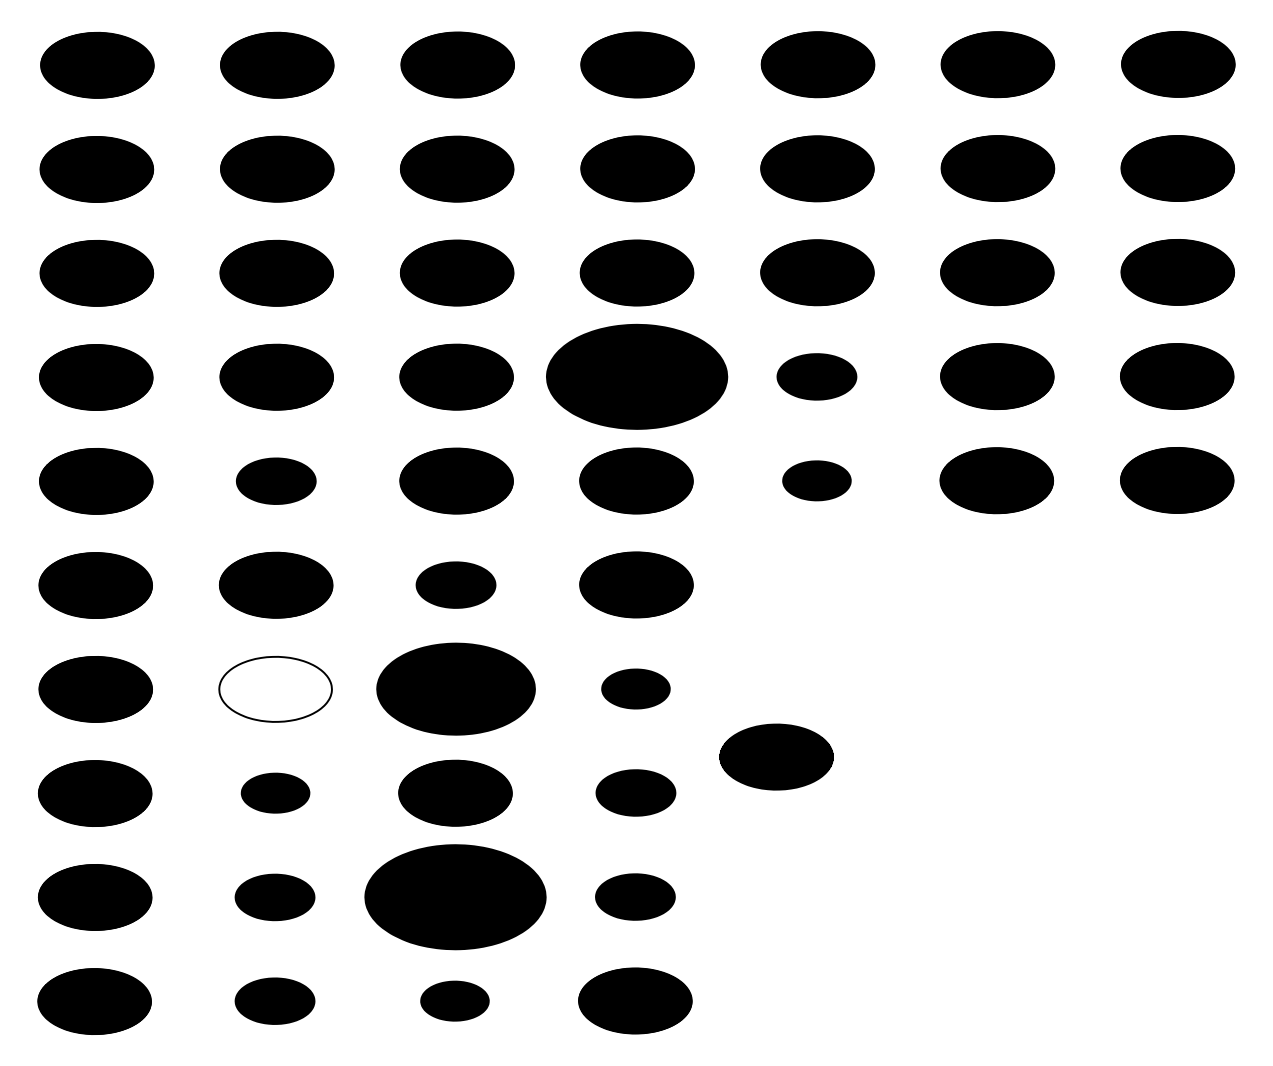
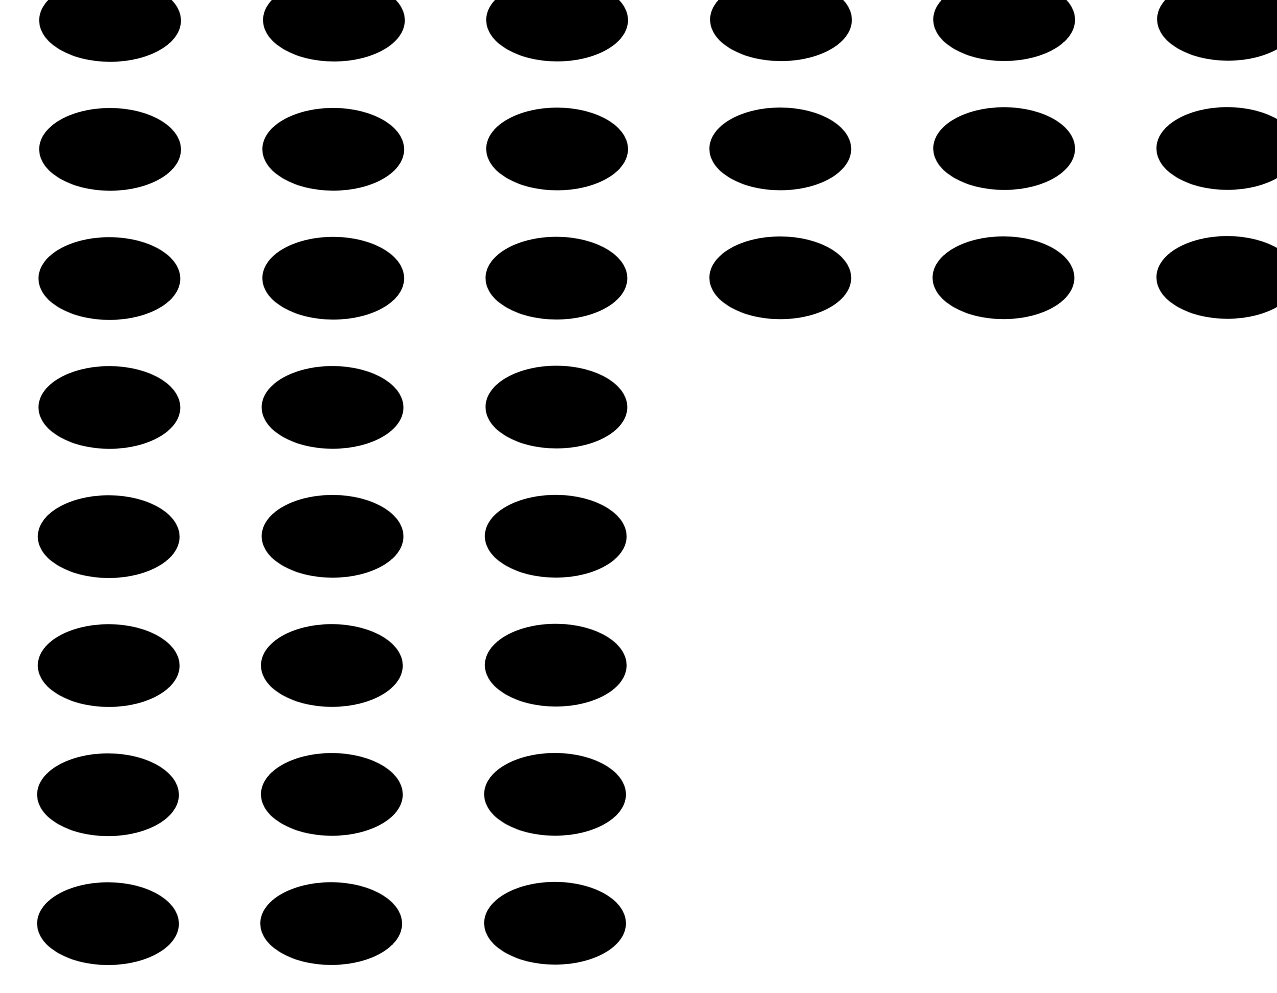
part: (636, 376) -> (556, 148), size x0.62
part: (816, 376) -> (779, 148), size x1.43
part: (276, 480) -> (109, 277), size x1.43
part: (816, 480) -> (779, 277), size x1.67
part: (455, 584) -> (331, 406), size x1.43
hatch: (275, 688) -> (108, 535), added
part: (455, 688) -> (331, 535), size x0.71
part: (635, 688) -> (555, 535), size x1.67
part: (776, 756) -> (730, 619), removed
part: (275, 792) -> (108, 664), size x1.67
part: (635, 792) -> (555, 664), size x1.43
part: (455, 896) -> (331, 793), size x0.62
part: (635, 896) -> (555, 793), size x1.43
part: (274, 897) -> (107, 794), size x1.43
part: (274, 1000) -> (107, 922), size x1.43
part: (454, 1000) -> (330, 922), size x1.67

